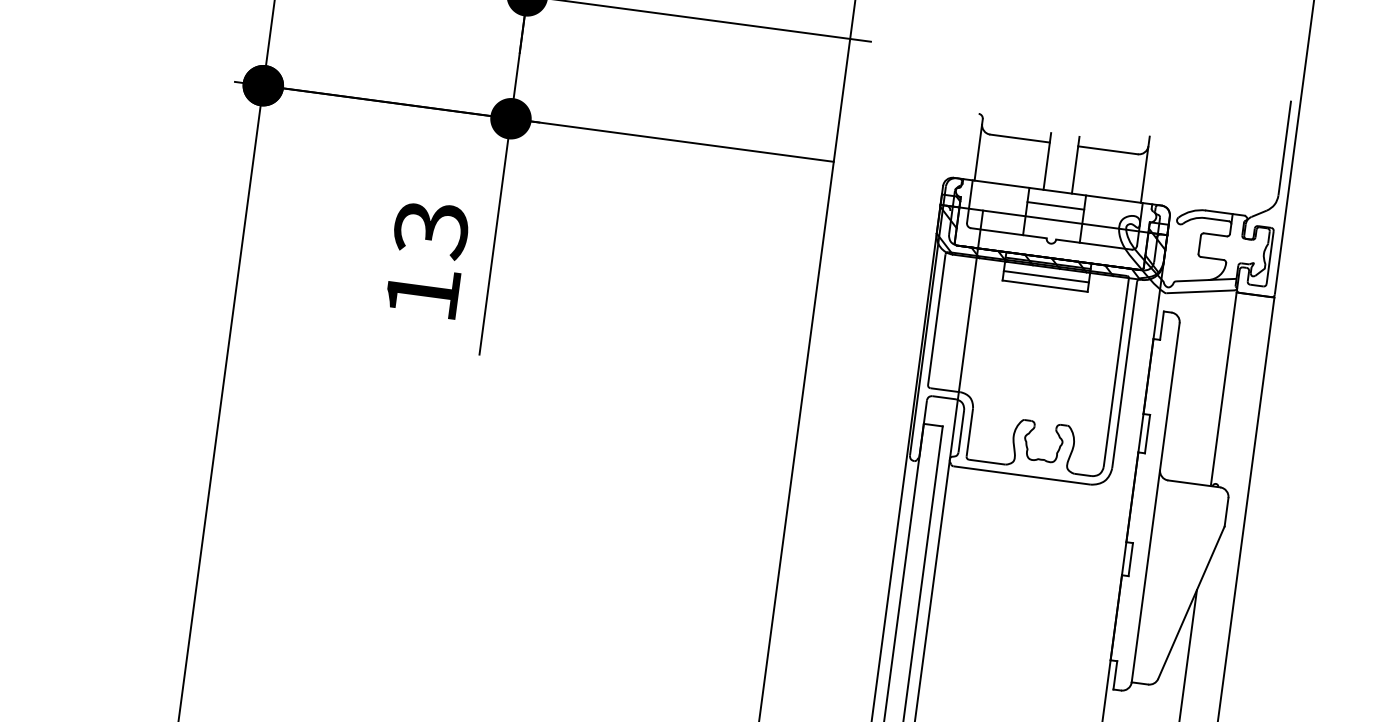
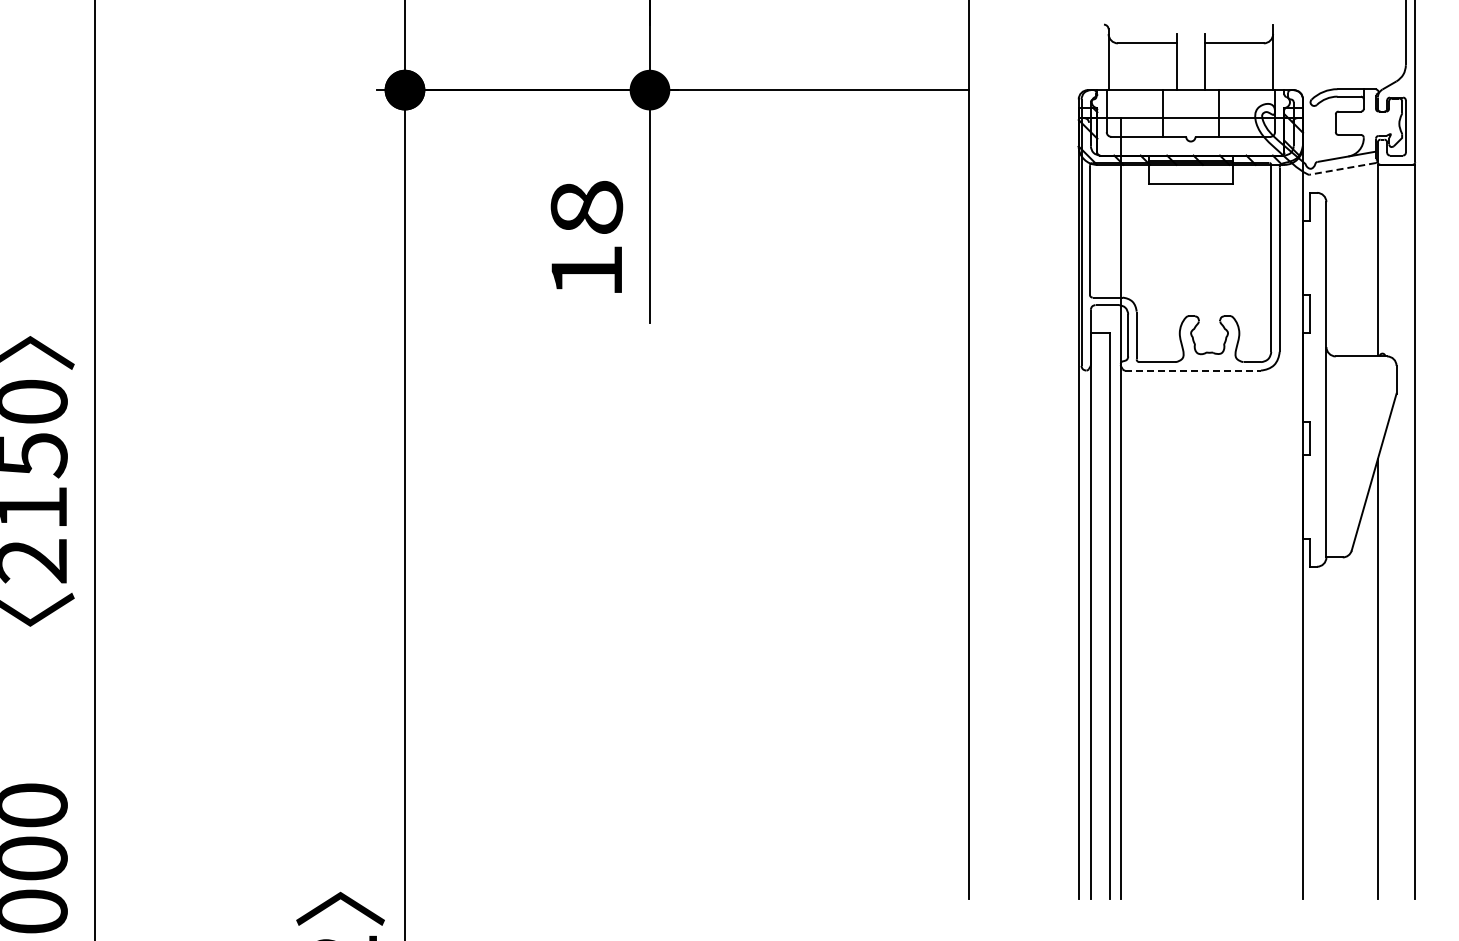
line: (1055, 206) -> (1190, 104), removed
text: (430, 229) -> (586, 208), 13 -> 18
line: (1045, 276) -> (1190, 174), removed
line: (1200, 291) -> (1342, 168), solid -> dashed
line: (1022, 475) -> (1193, 370), solid -> dashed

